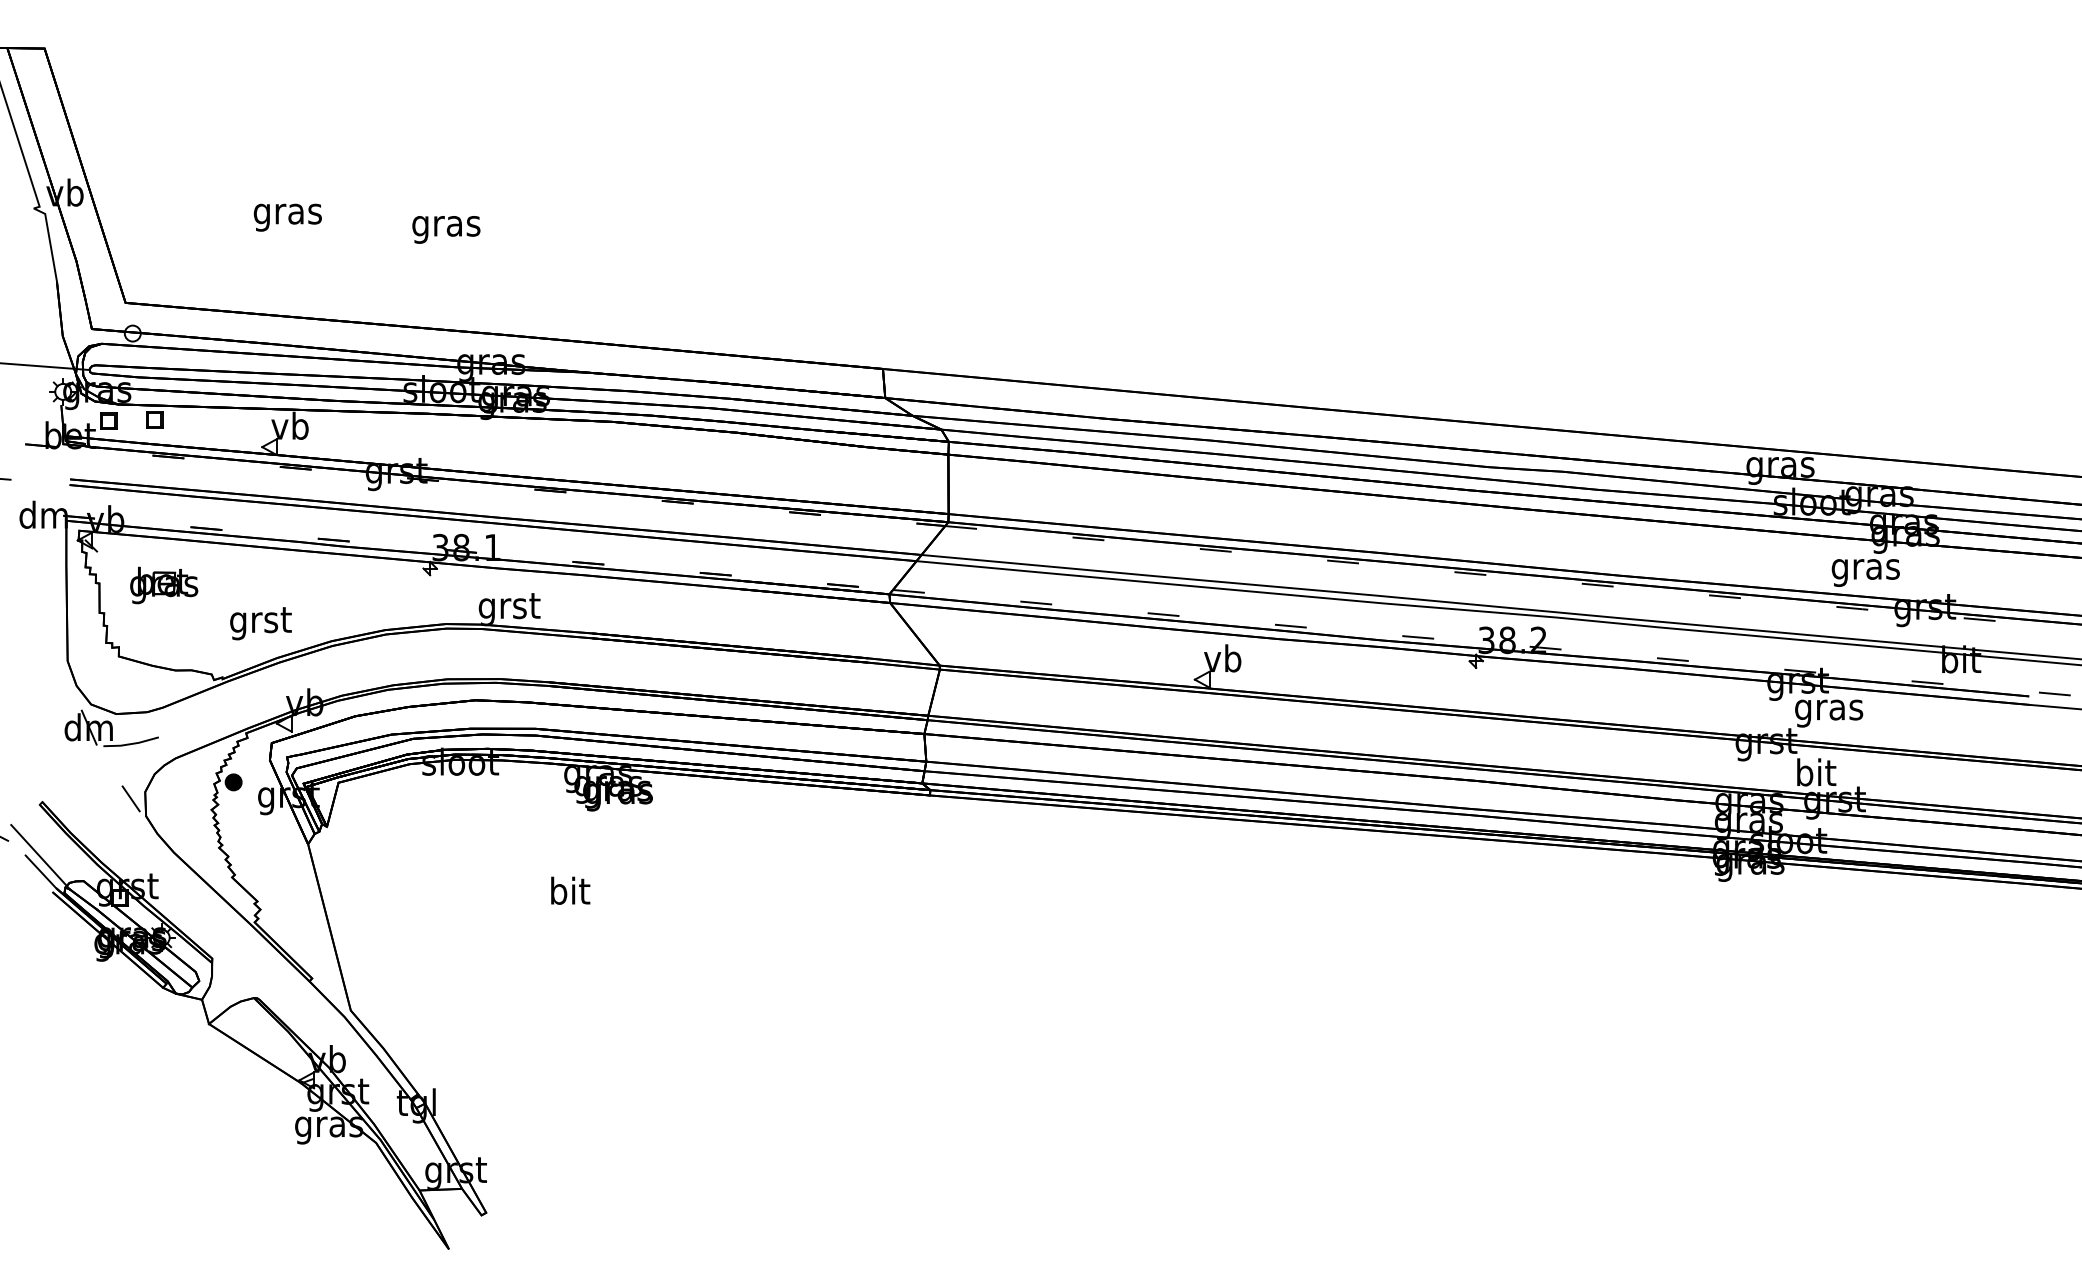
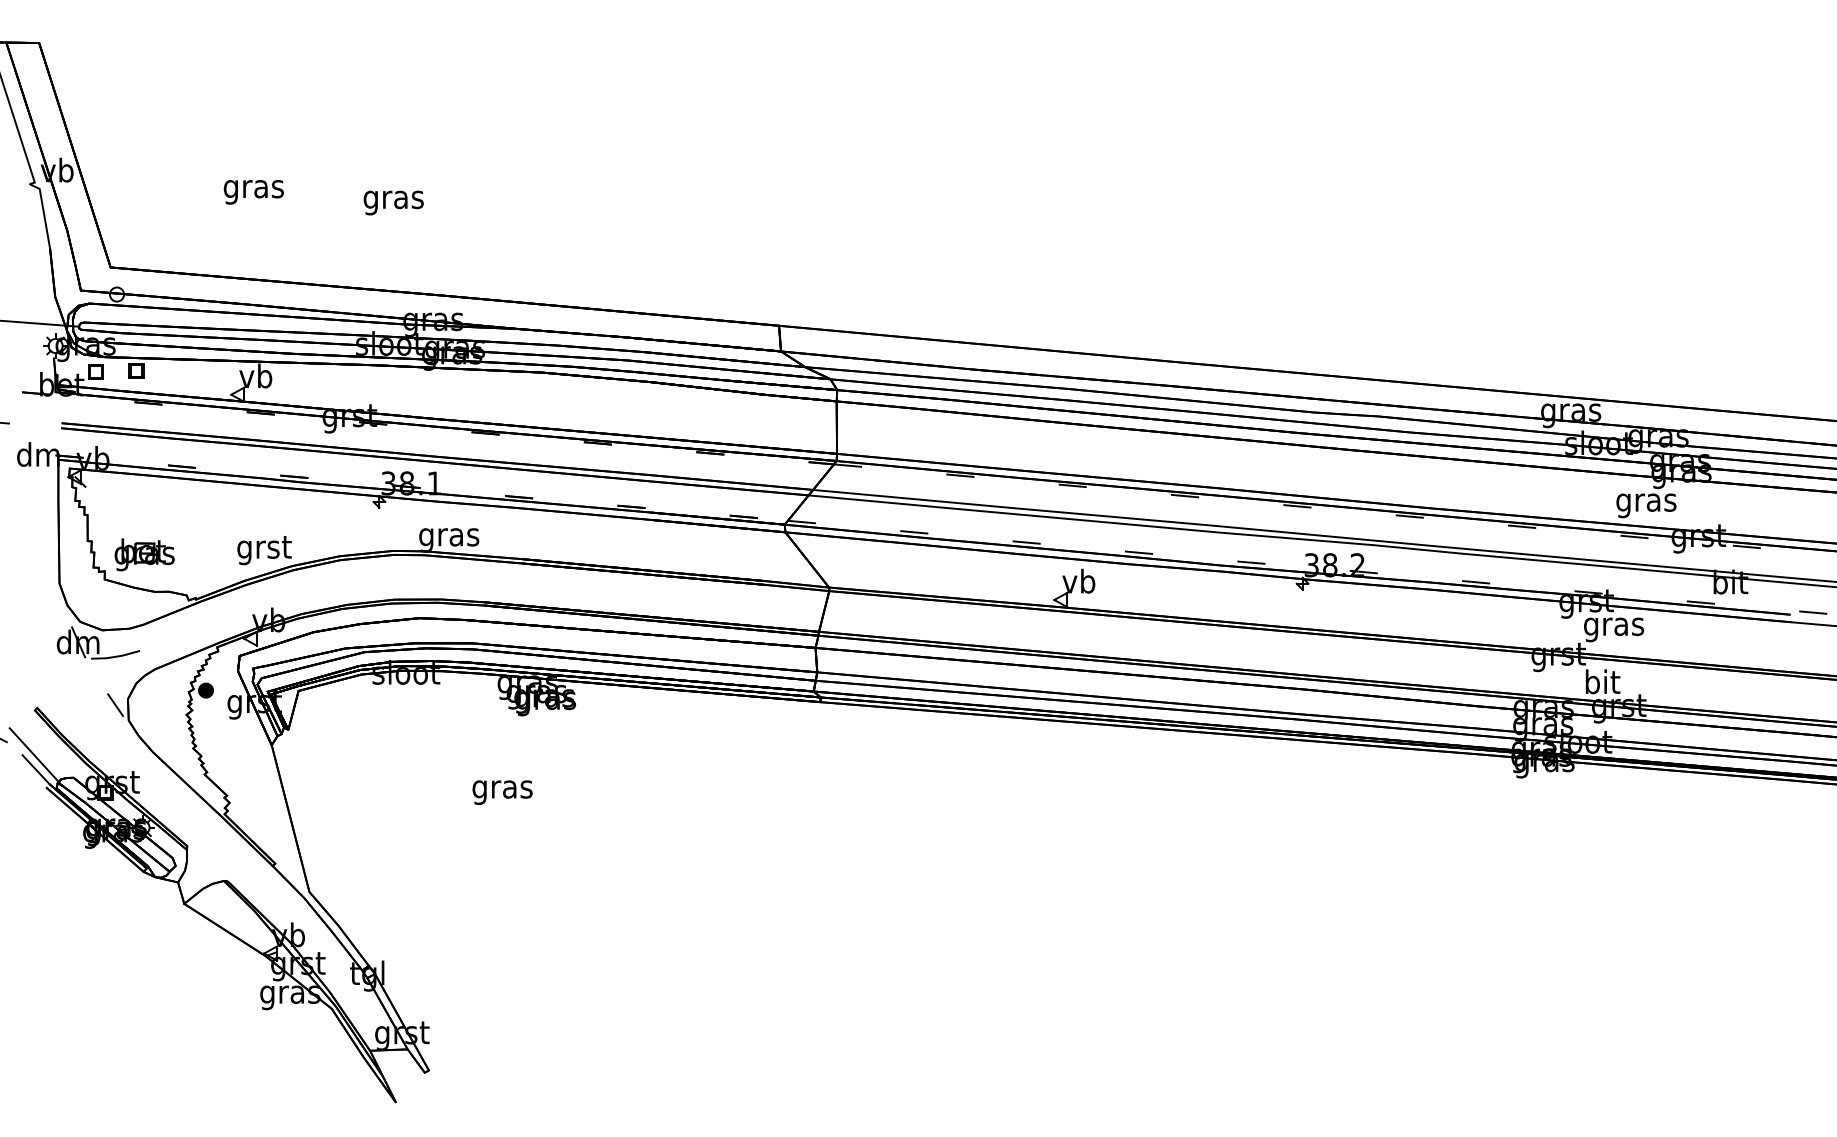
part: (164, 585) -> (144, 554), moved
text: (509, 609) -> (449, 538), grst -> gras
text: (260, 623) -> (264, 550), moved
text: (569, 893) -> (502, 788), bit -> gras

